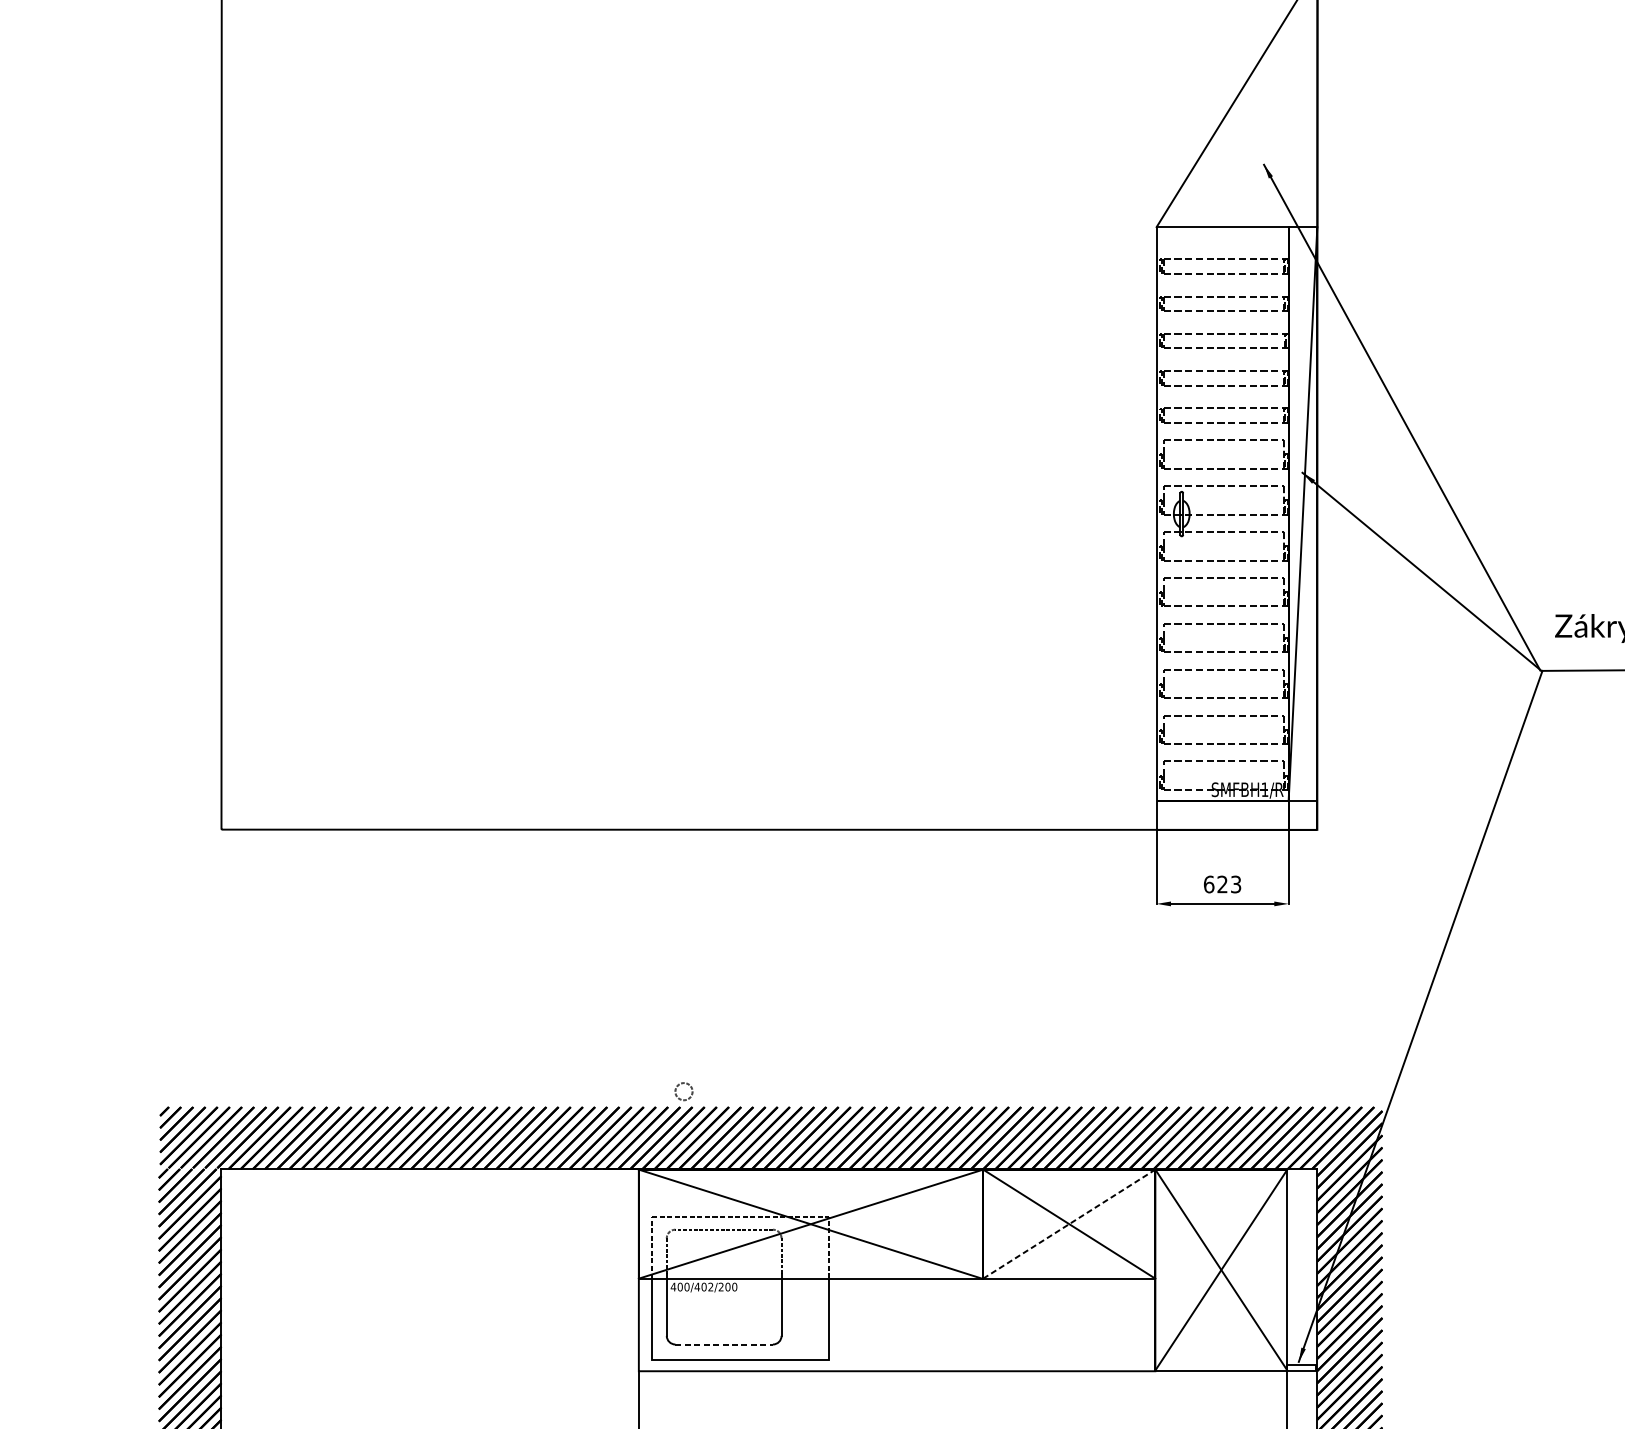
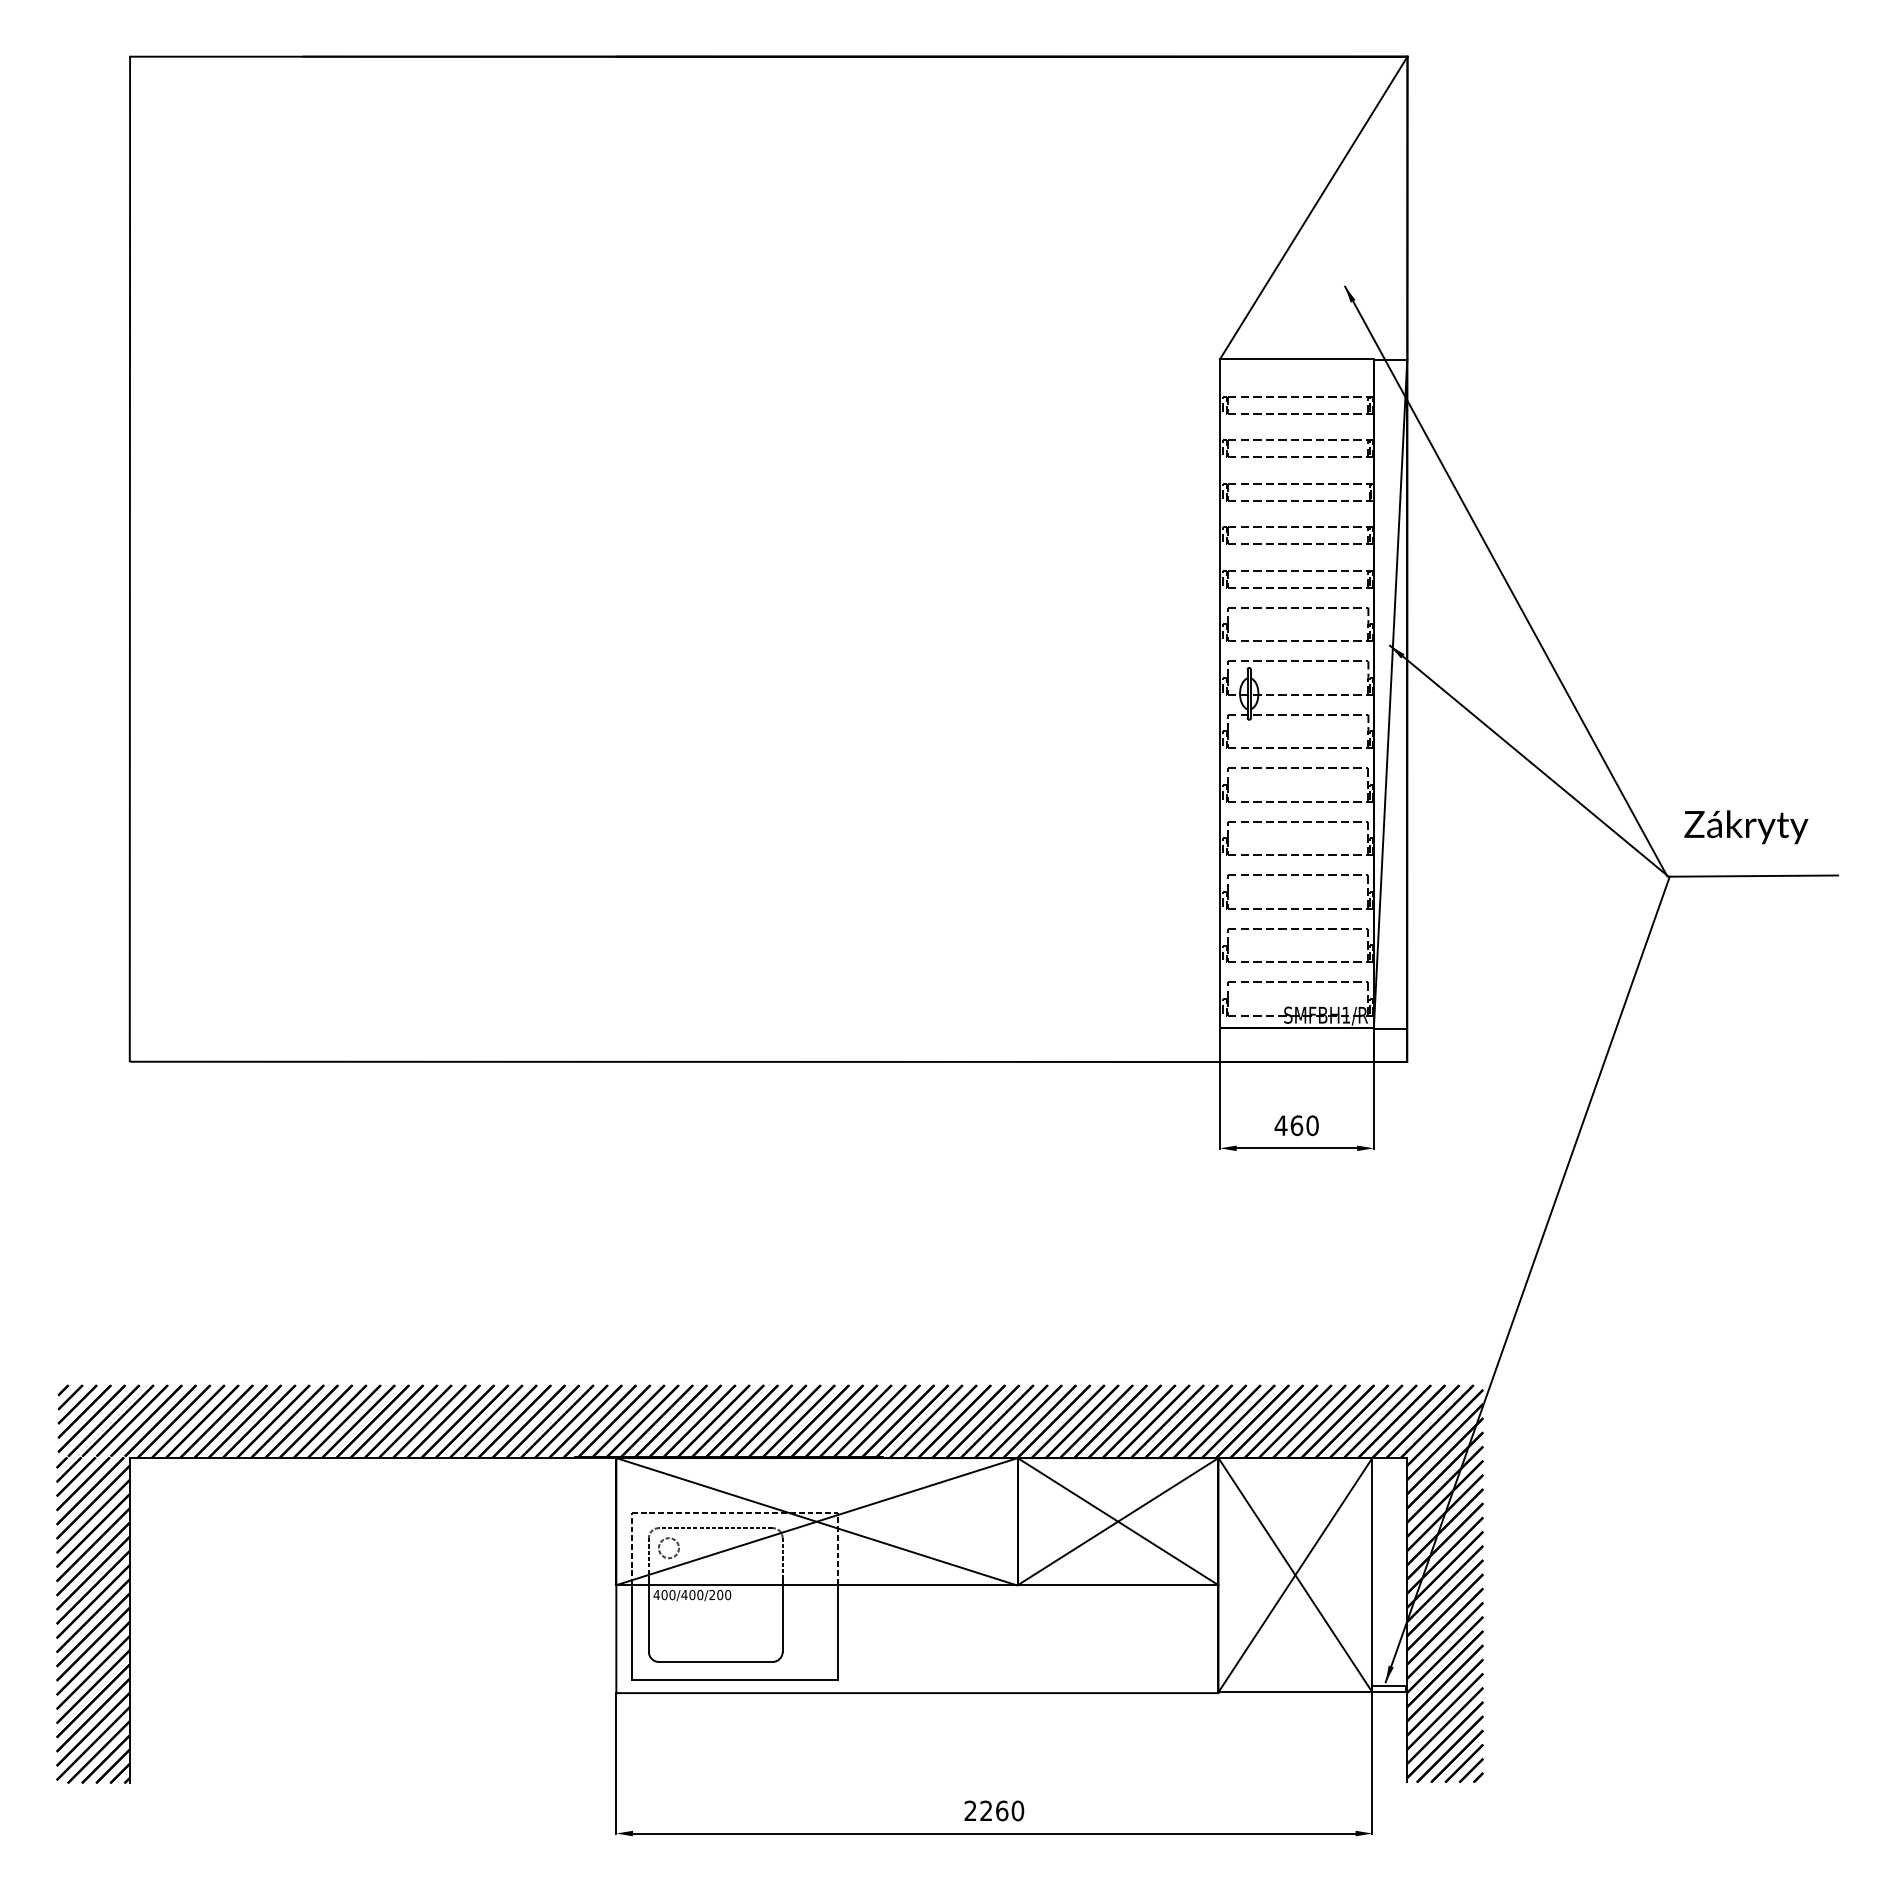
text: (1222, 884) -> (1296, 1125), 623 -> 460
circle: (683, 1091) -> (668, 1548), moved
line: (1069, 1224) -> (1118, 1521), dashed -> solid
text: (711, 1287) -> (700, 1595), 400/402/200 -> 400/400/200
line: (723, 1344) -> (715, 1661), dashed -> solid

